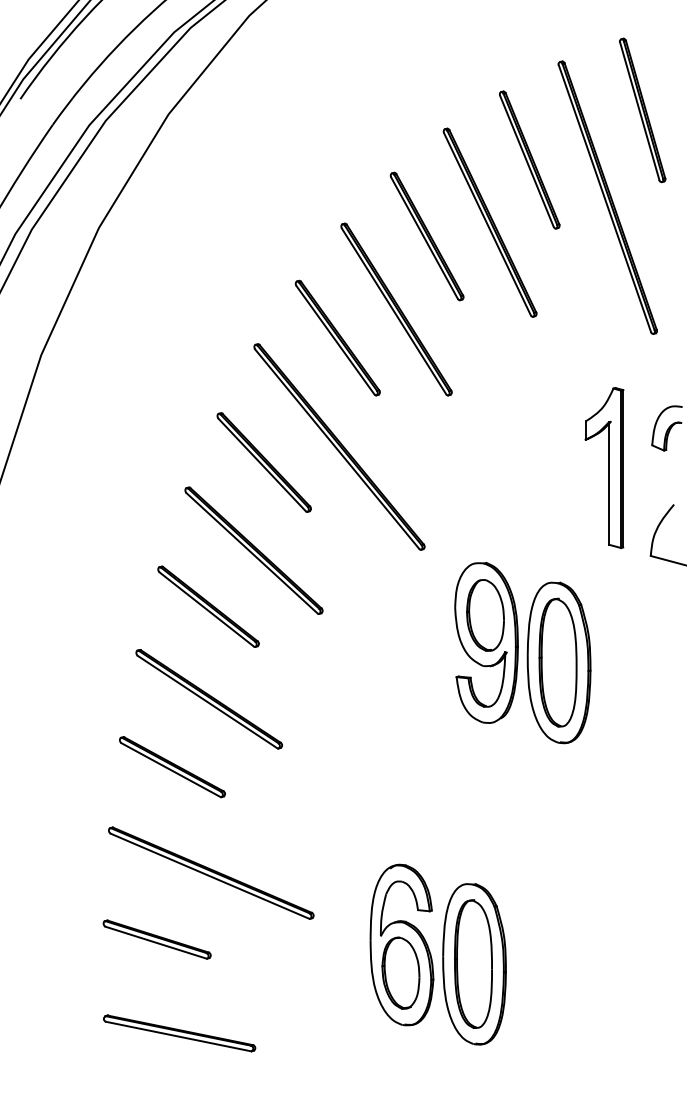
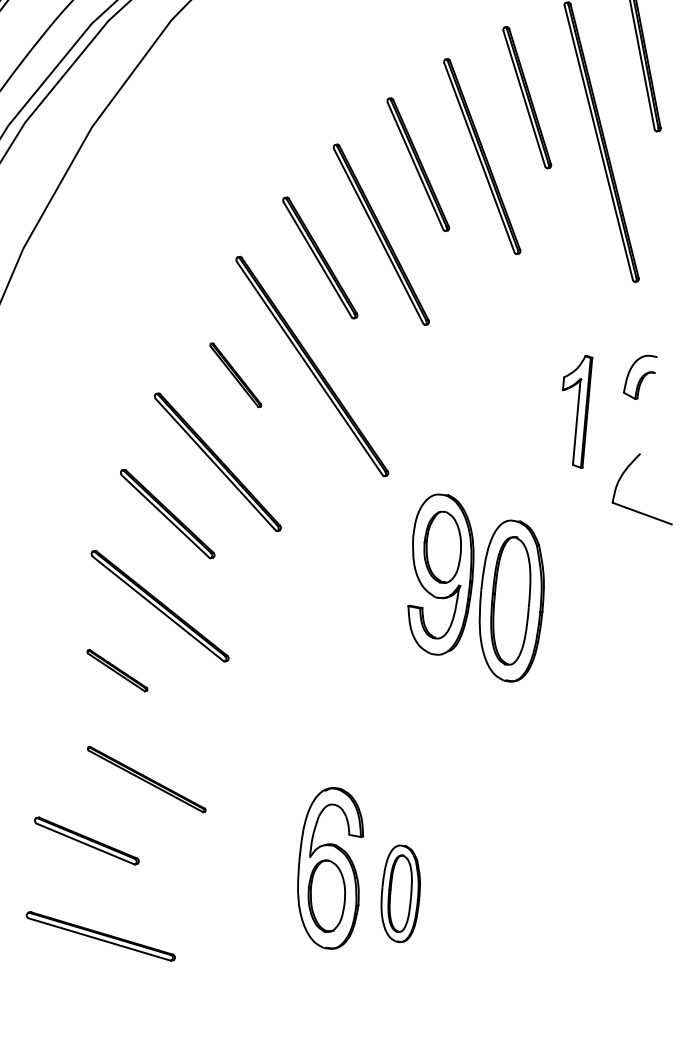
part: (263, 462) -> (235, 375), size x0.6
part: (604, 467) -> (574, 410), size x0.7
part: (172, 767) -> (117, 670), size x0.6
part: (211, 872) -> (146, 778), size x0.6
part: (474, 964) -> (400, 894), size x0.6

